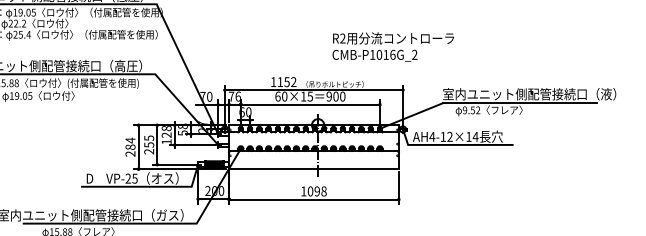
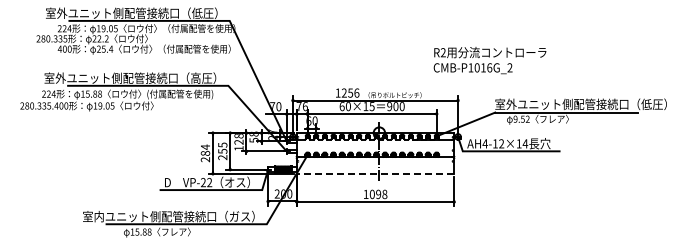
text: (392, 46) -> (489, 60), moved
text: (286, 81) -> (350, 92), 1152 -> 1256
text: (541, 94) -> (586, 104), 室内ユニット側配管接続口（液） -> 室外ユニット側配管接続口（低圧）
line: (313, 168) -> (375, 173), solid -> dashed
text: (134, 178) -> (209, 182), VP-25 -> VP-22

